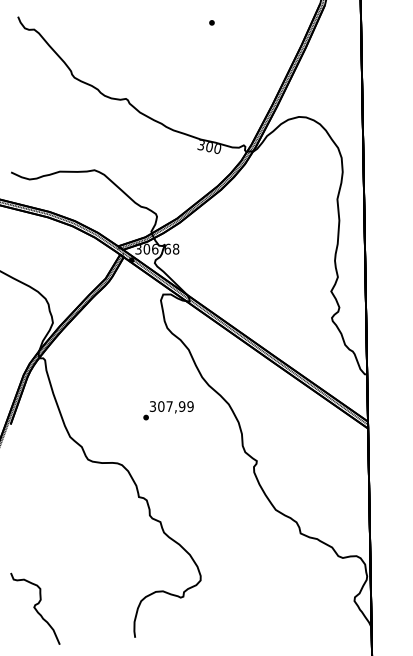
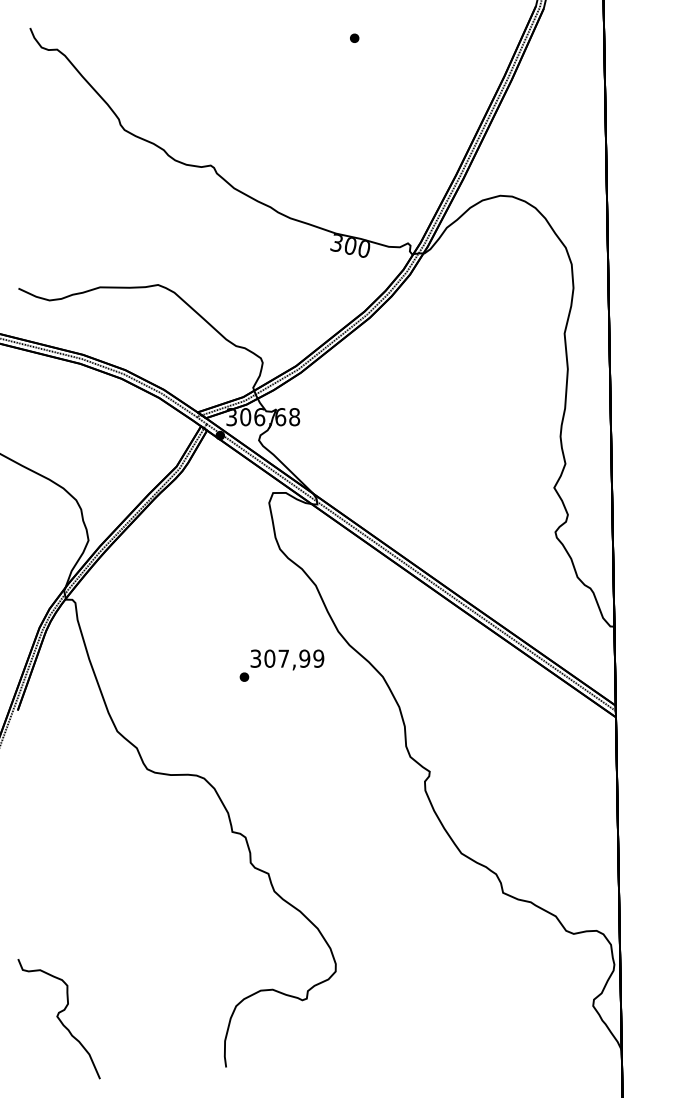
text: (168, 410) -> (281, 665), moved

